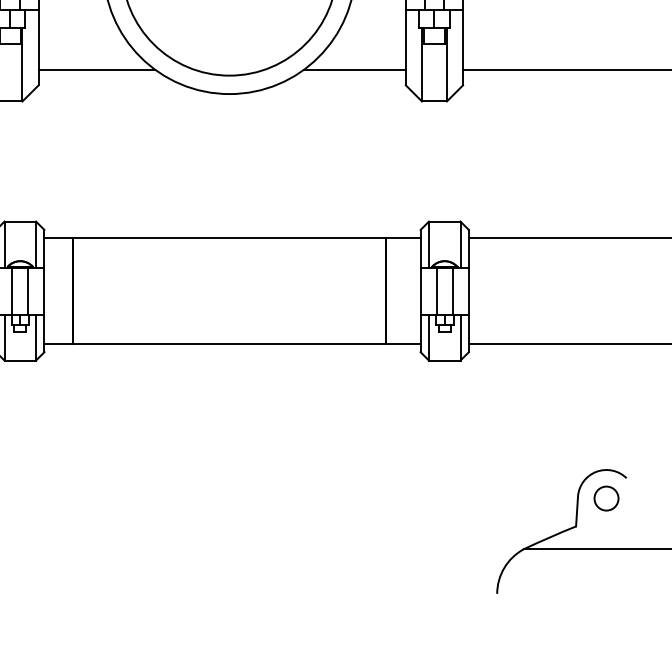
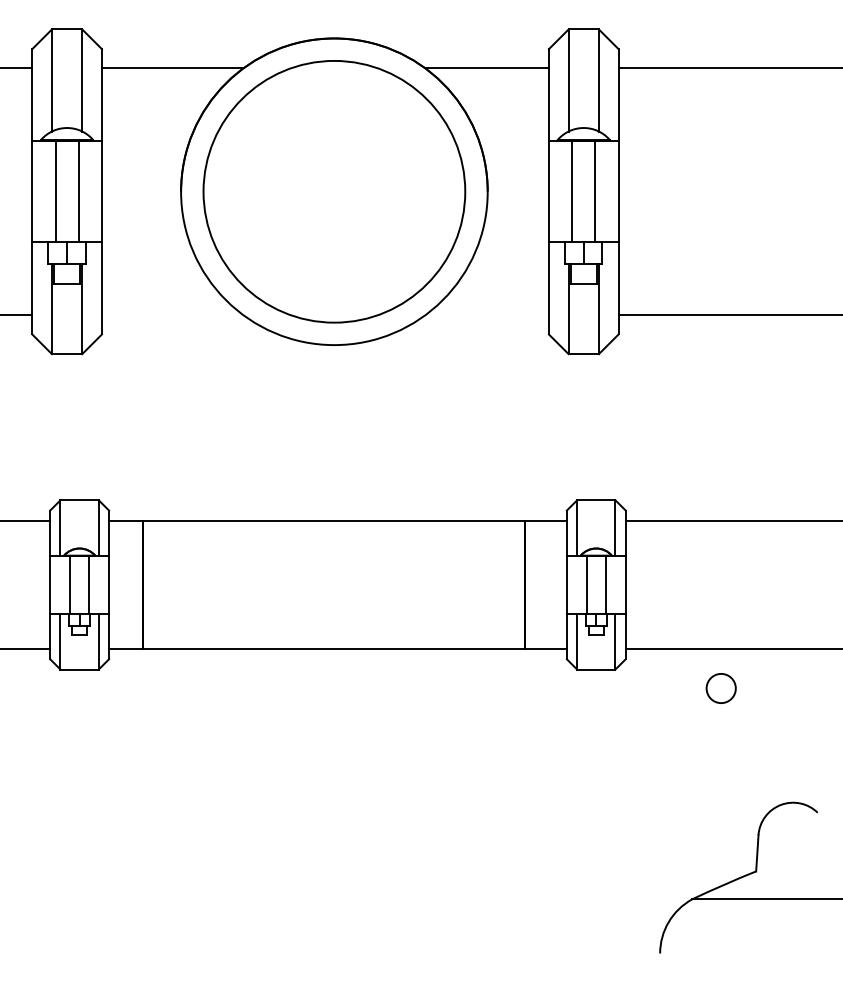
line: (96, 69) -> (172, 315), removed
line: (354, 69) -> (486, 315), removed
circle: (605, 498) -> (720, 688), moved

